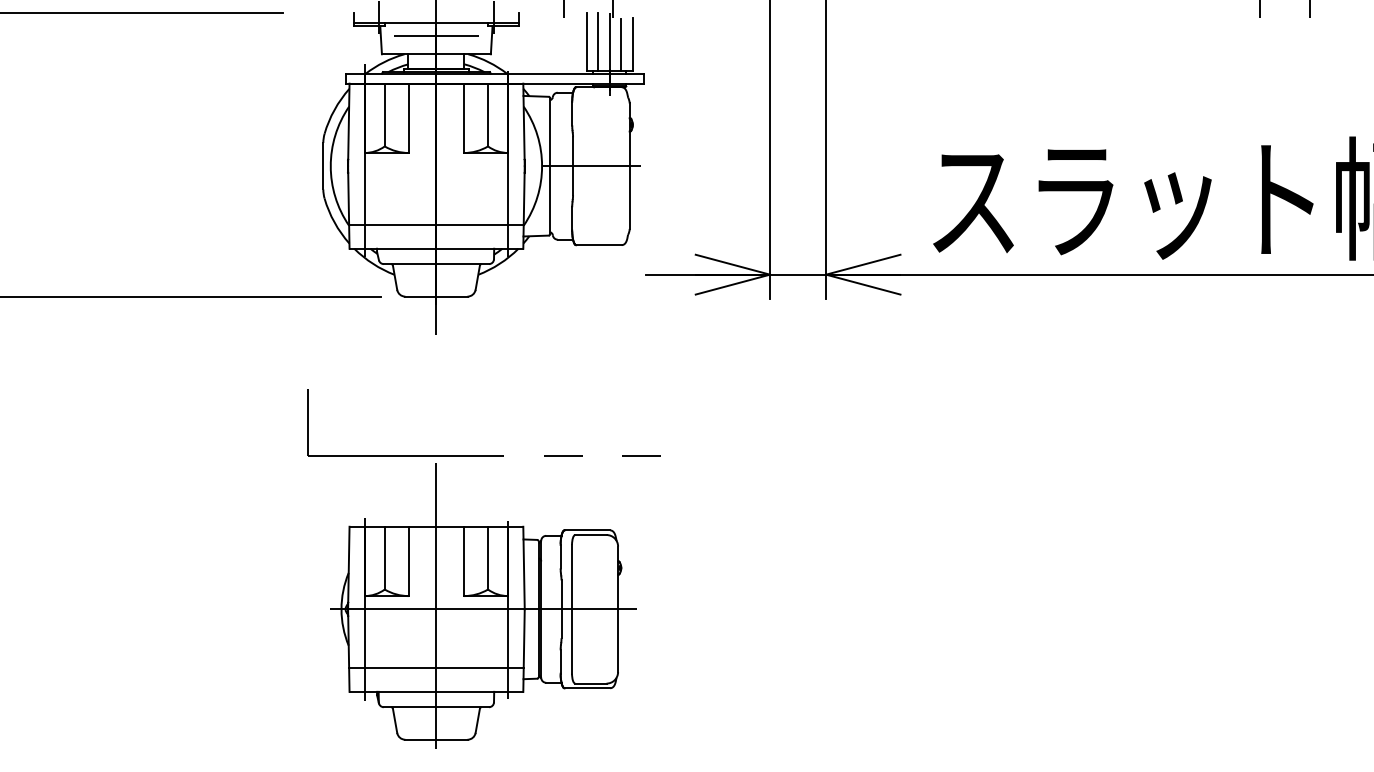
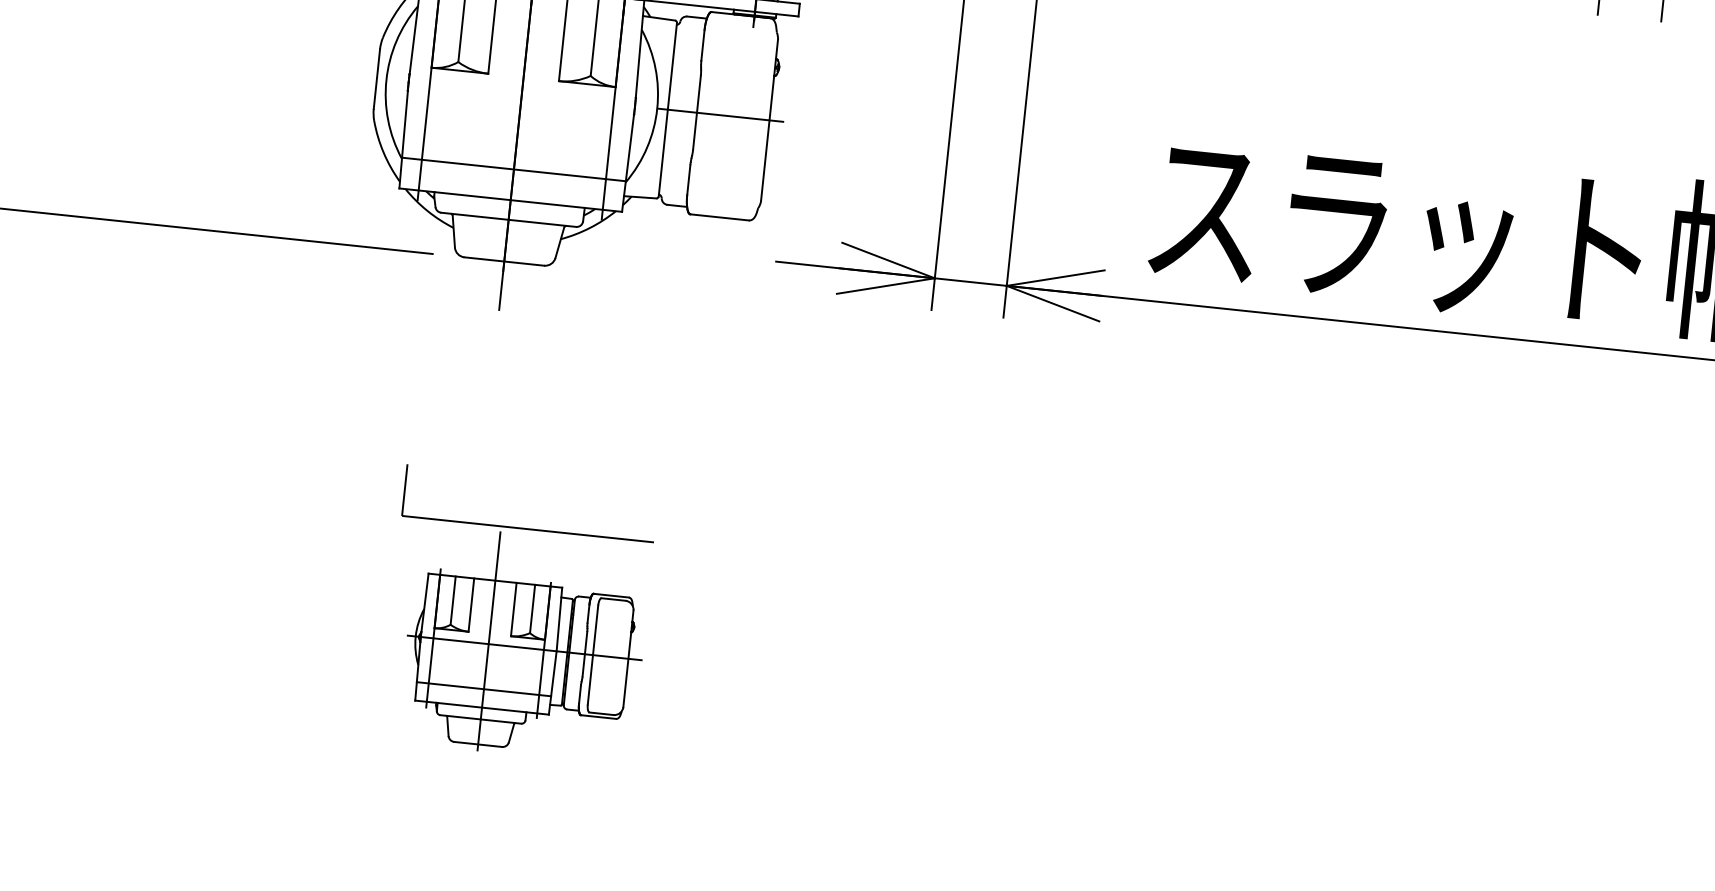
part: (483, 568) -> (528, 616), size x0.6

